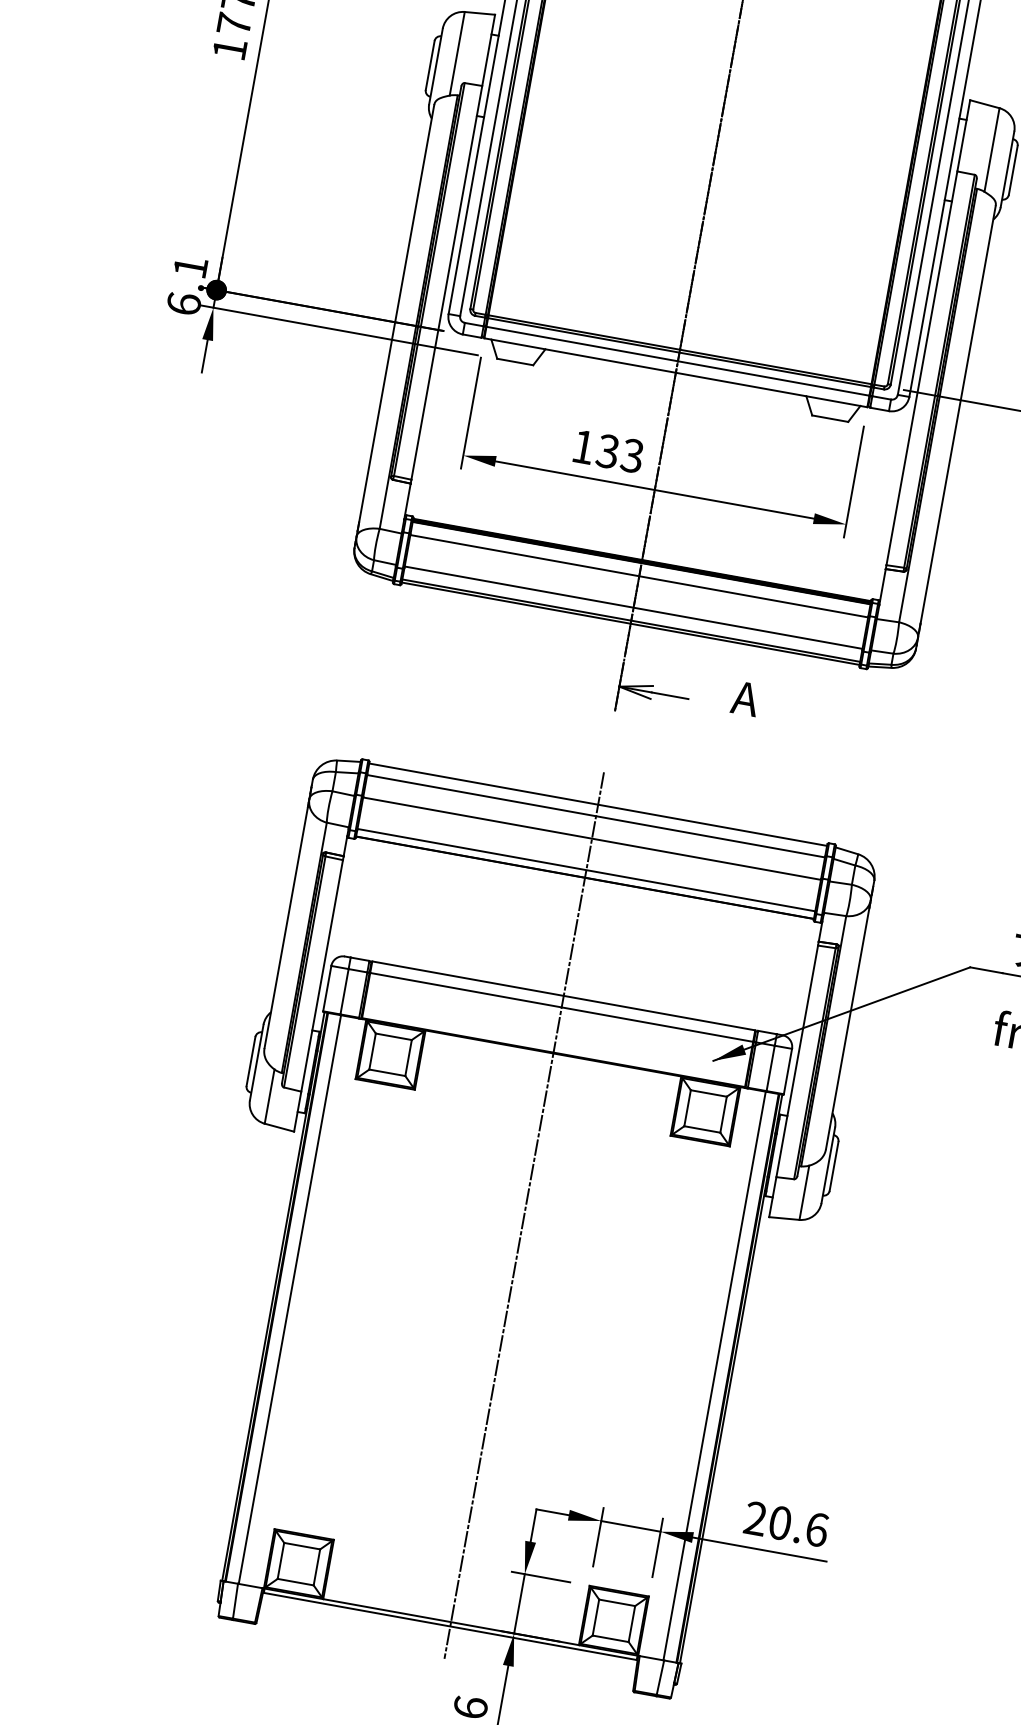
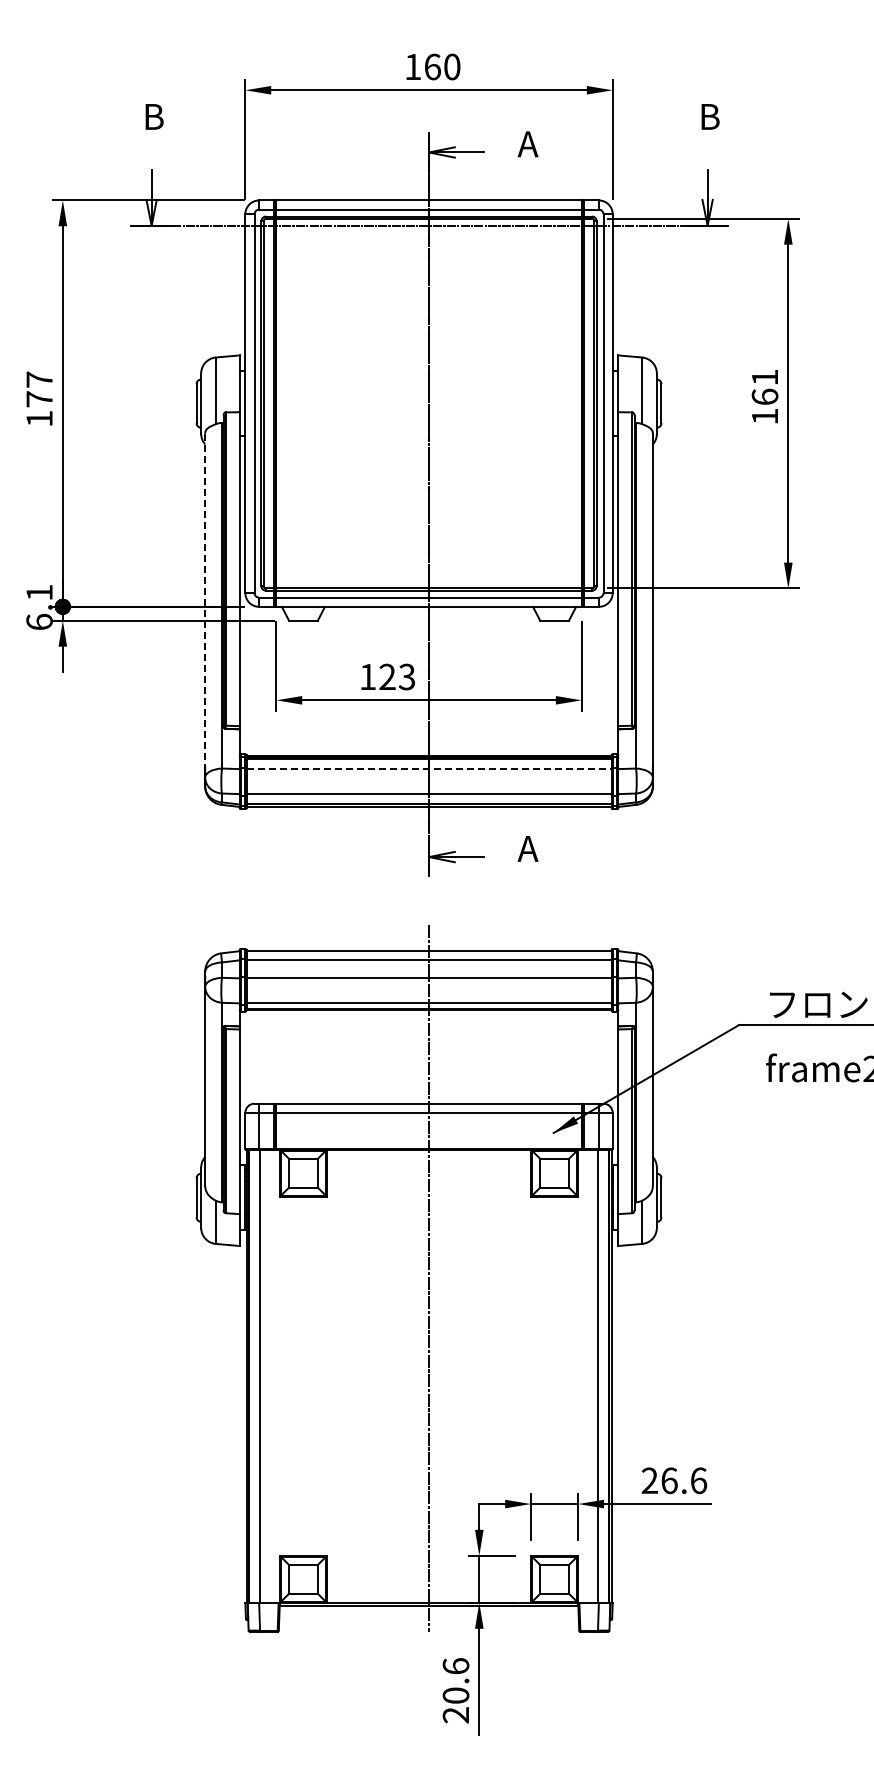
line: (396, 314) -> (205, 600), solid -> dashed
text: (607, 452) -> (387, 677), 133 -> 123
line: (639, 576) -> (429, 769), solid -> dashed
text: (780, 1522) -> (669, 1480), 20.6 -> 26.6

